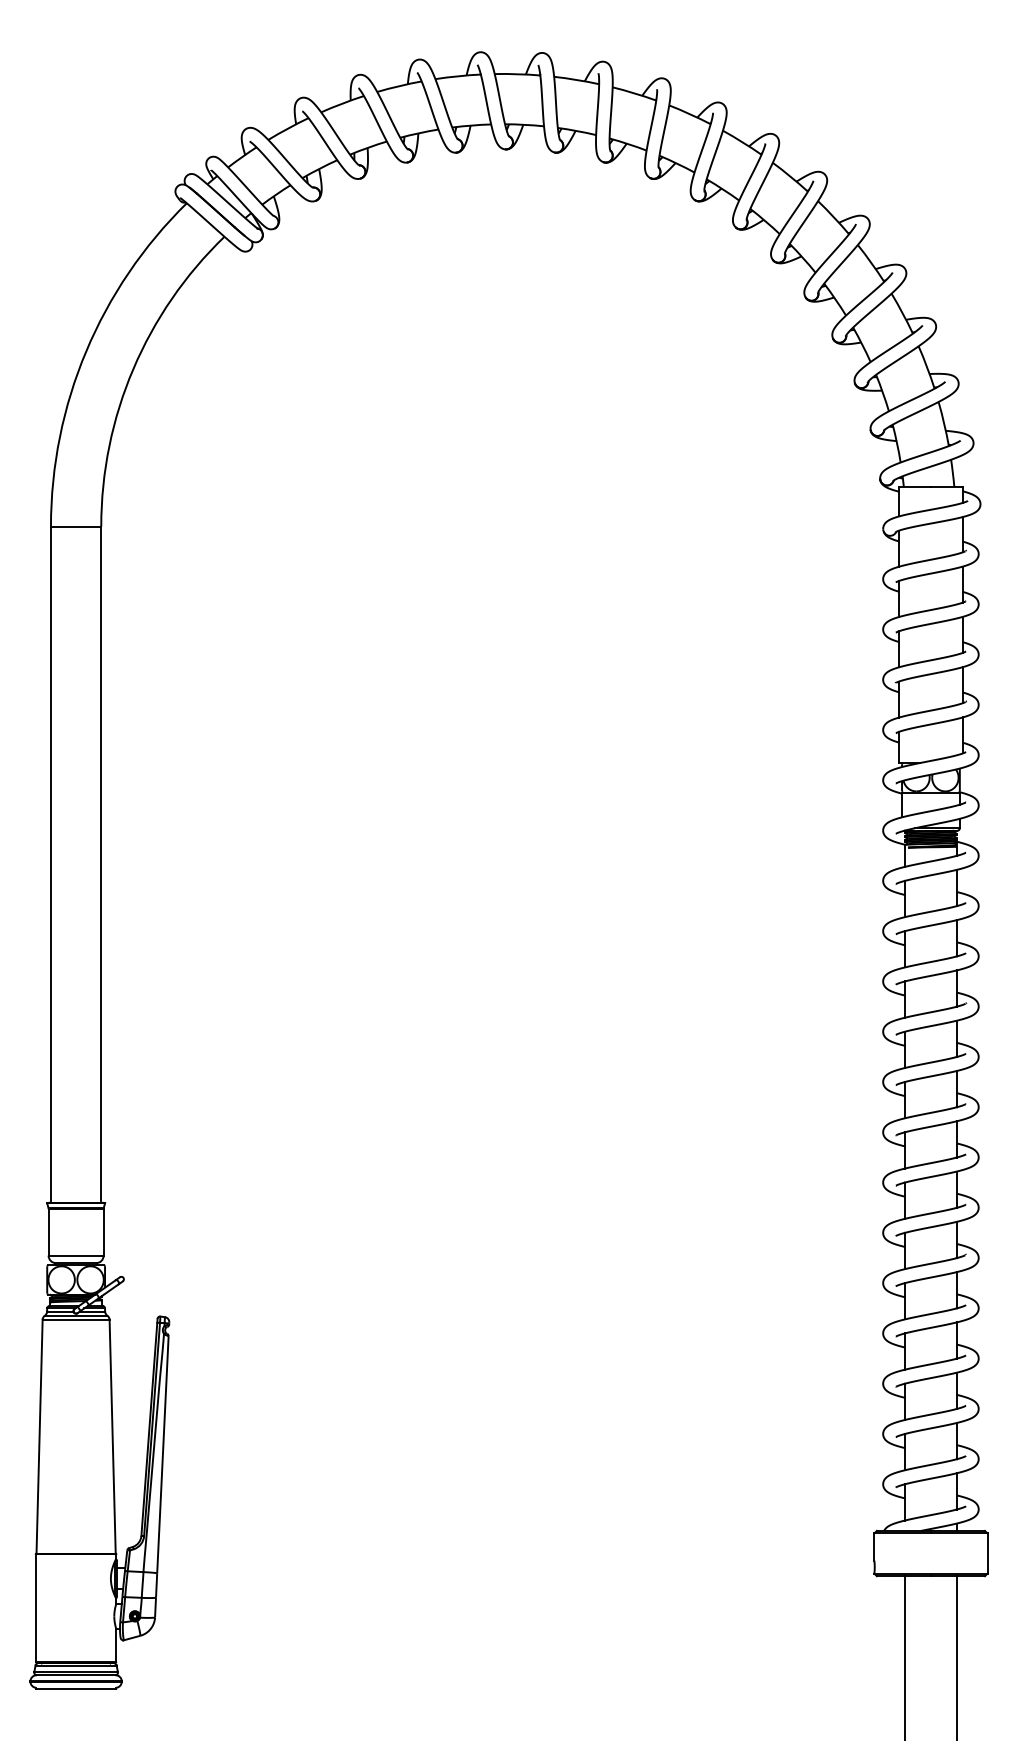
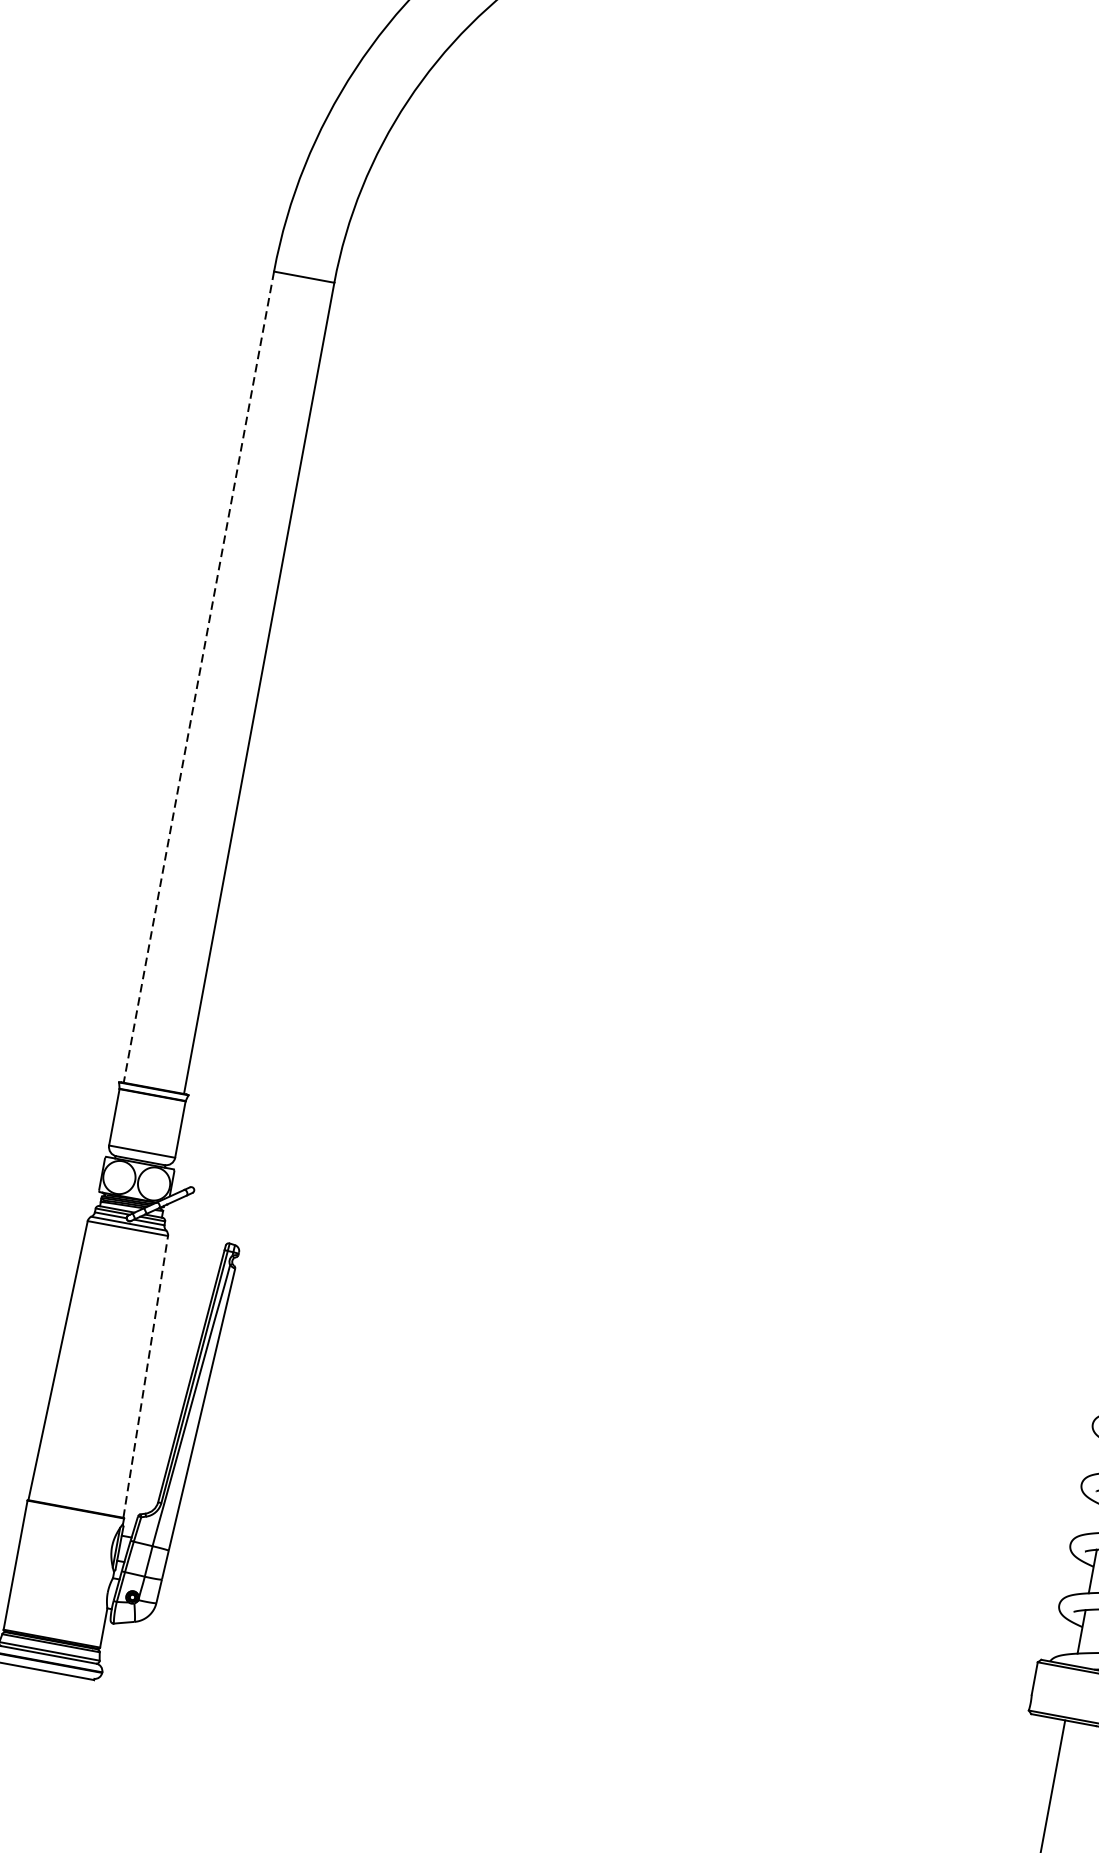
line: (50, 865) -> (198, 678), solid -> dashed
line: (112, 1436) -> (145, 1376), solid -> dashed

